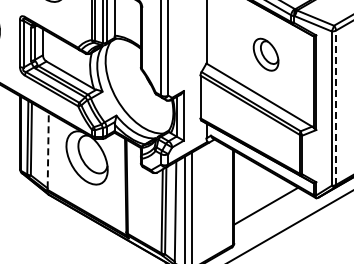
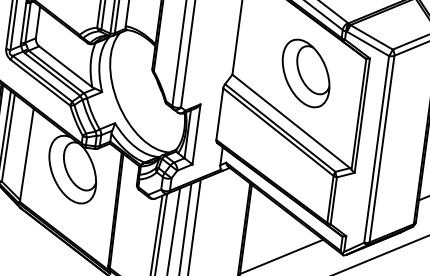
part: (265, 54) -> (305, 73), size x1.67
line: (336, 107) -> (382, 148), dashed -> solid
line: (48, 150) -> (27, 154), dashed -> solid

